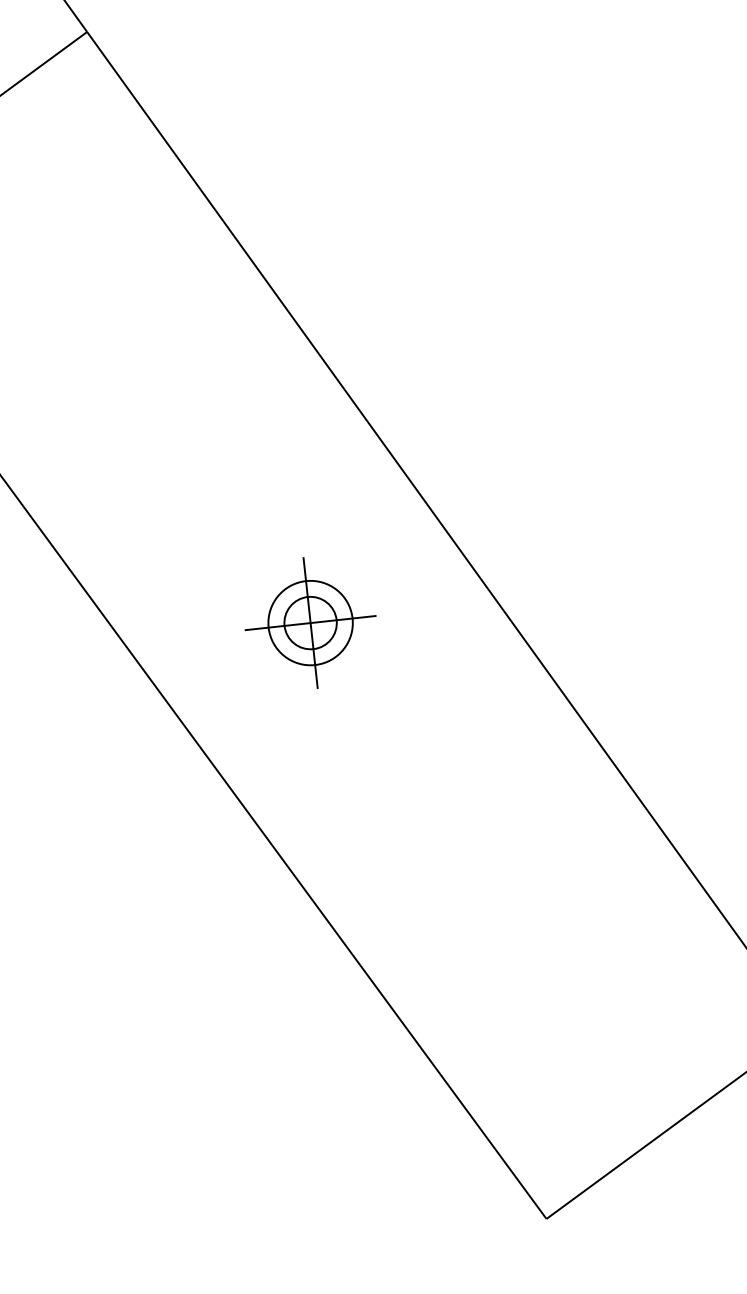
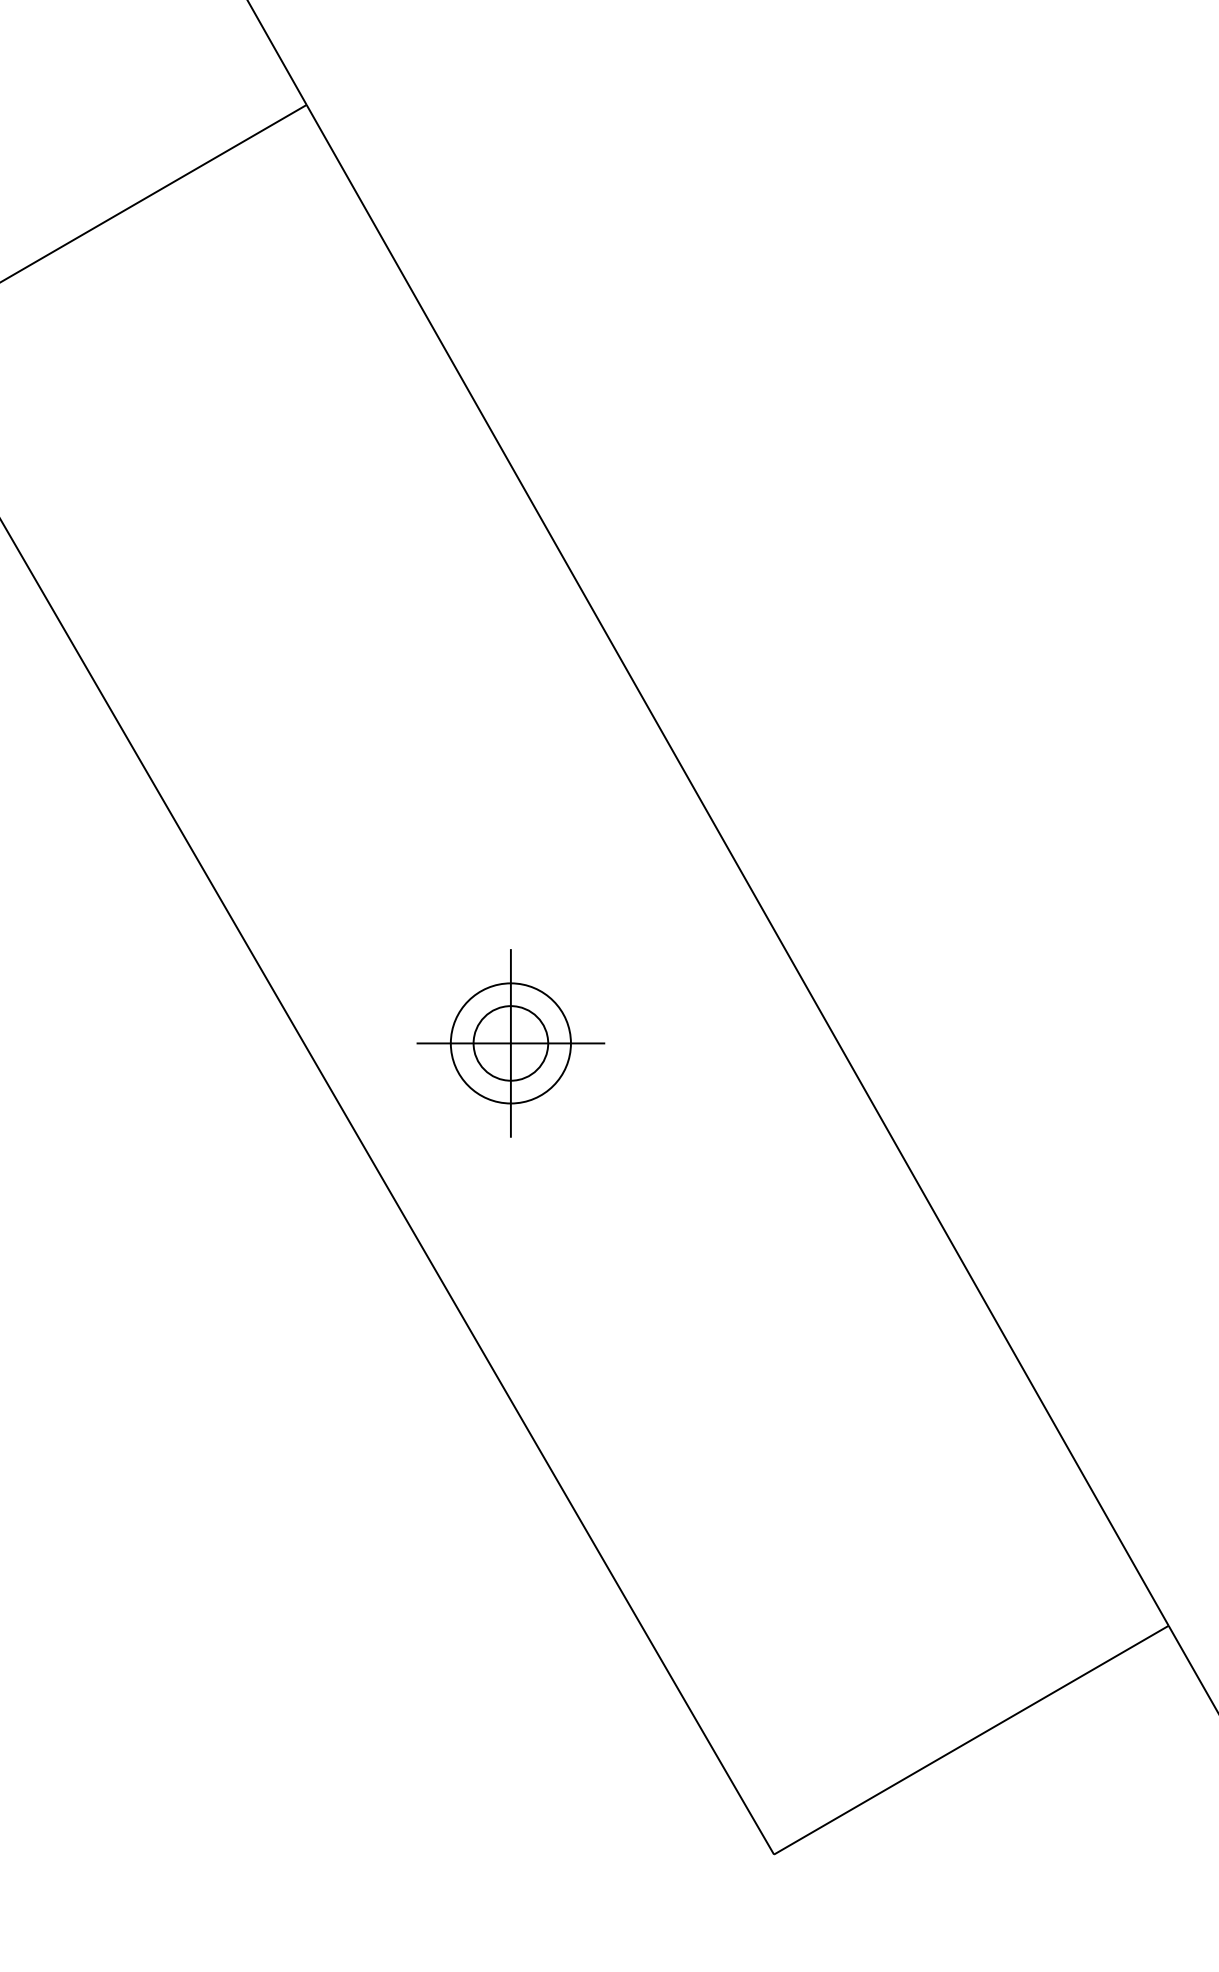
part: (310, 623) -> (510, 1043), moved

